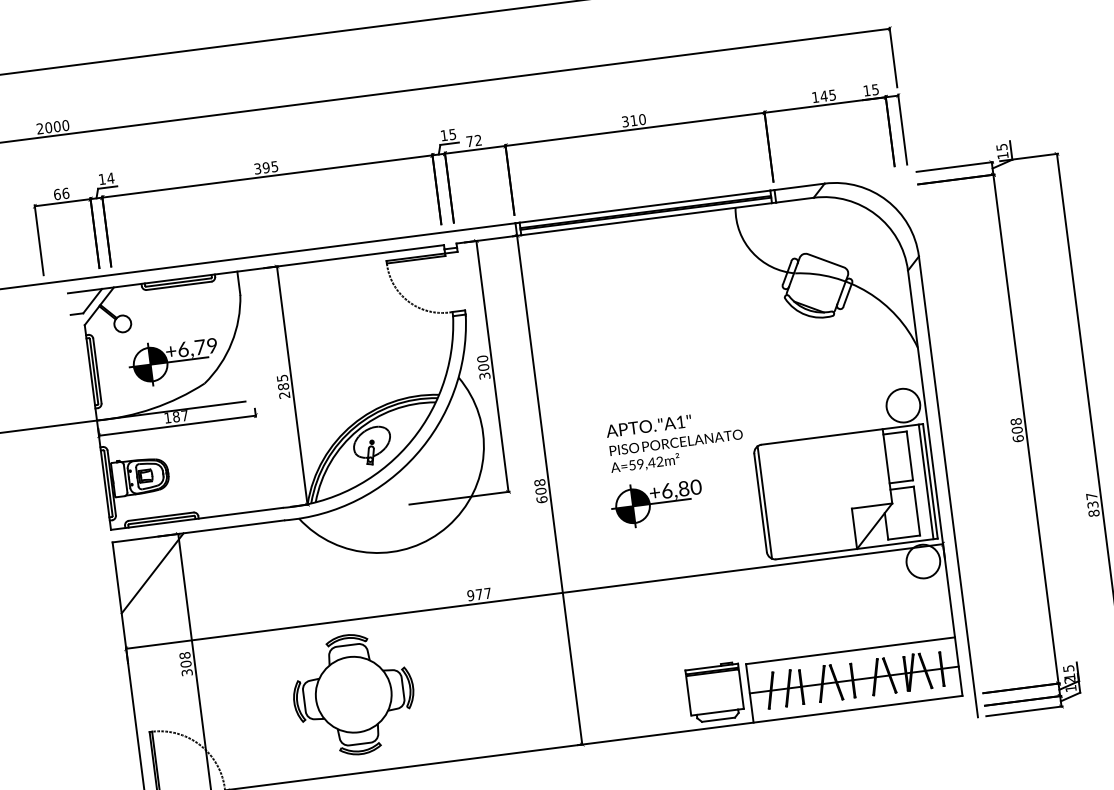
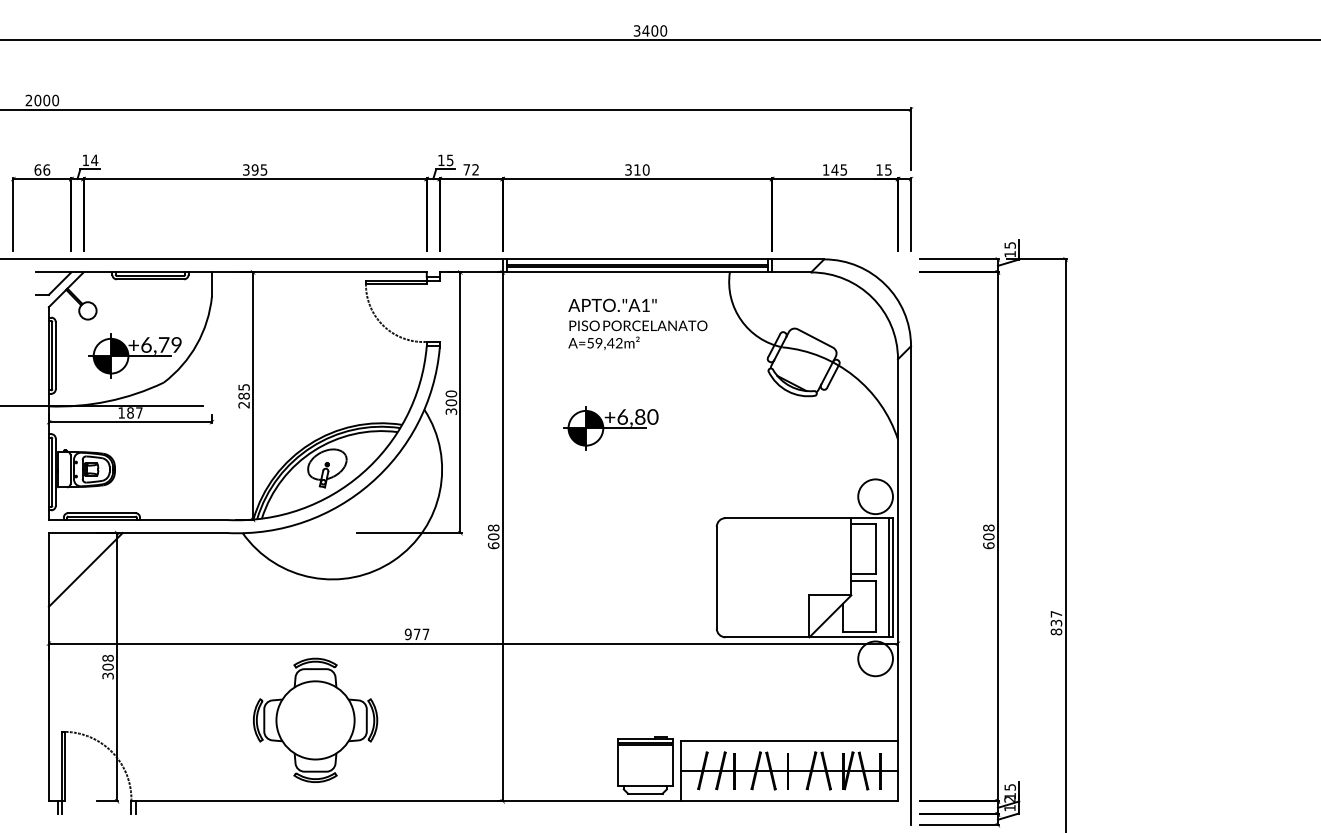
text: (675, 441) -> (637, 324), moved
line: (765, 502) -> (721, 577), removed
part: (656, 503) -> (610, 428), moved
part: (353, 693) -> (315, 719), moved

